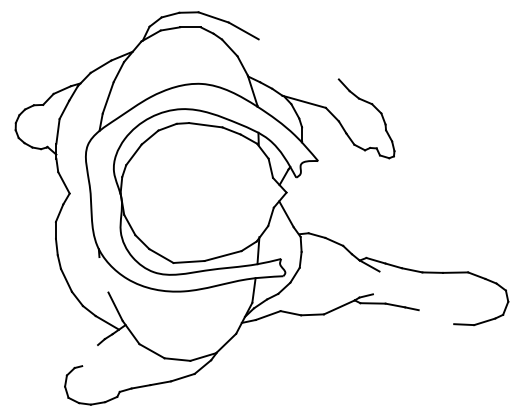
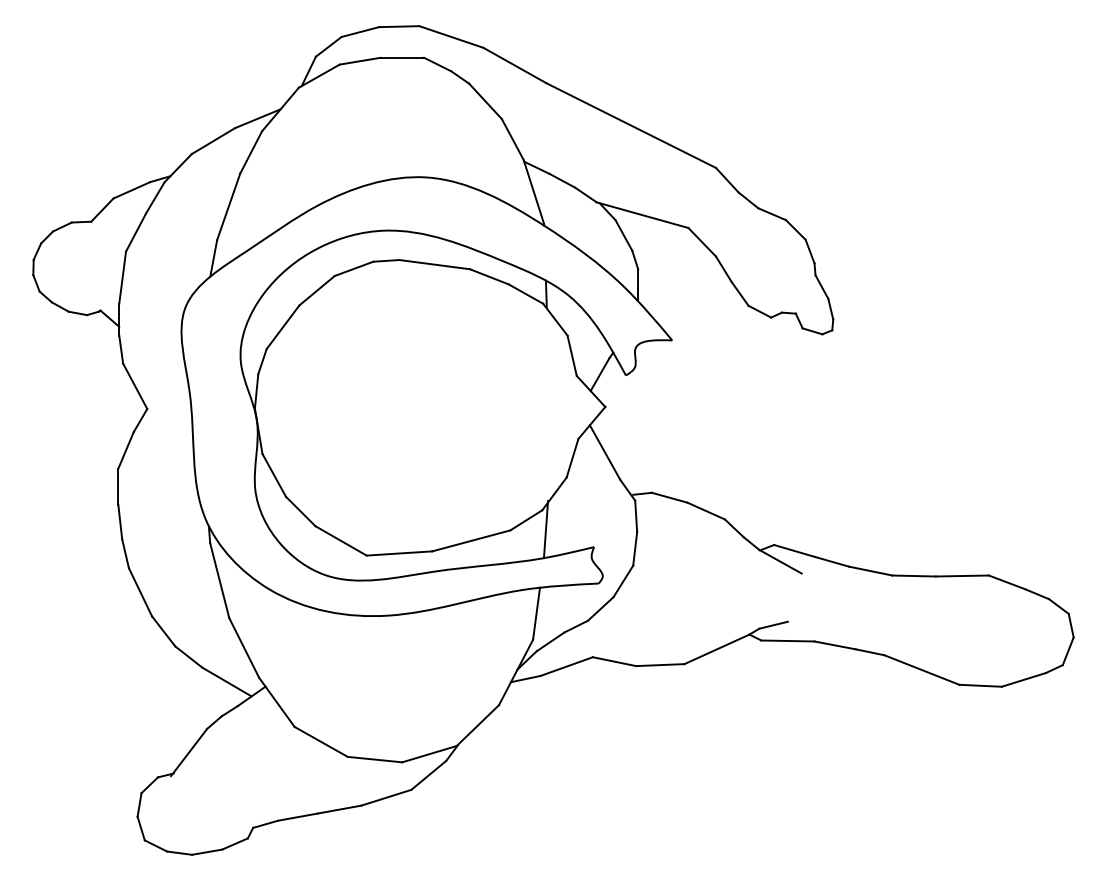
line: (298, 59) -> (630, 125), added
line: (103, 274) -> (218, 579), added
line: (436, 317) -> (922, 670), added
line: (89, 356) -> (189, 753), added

